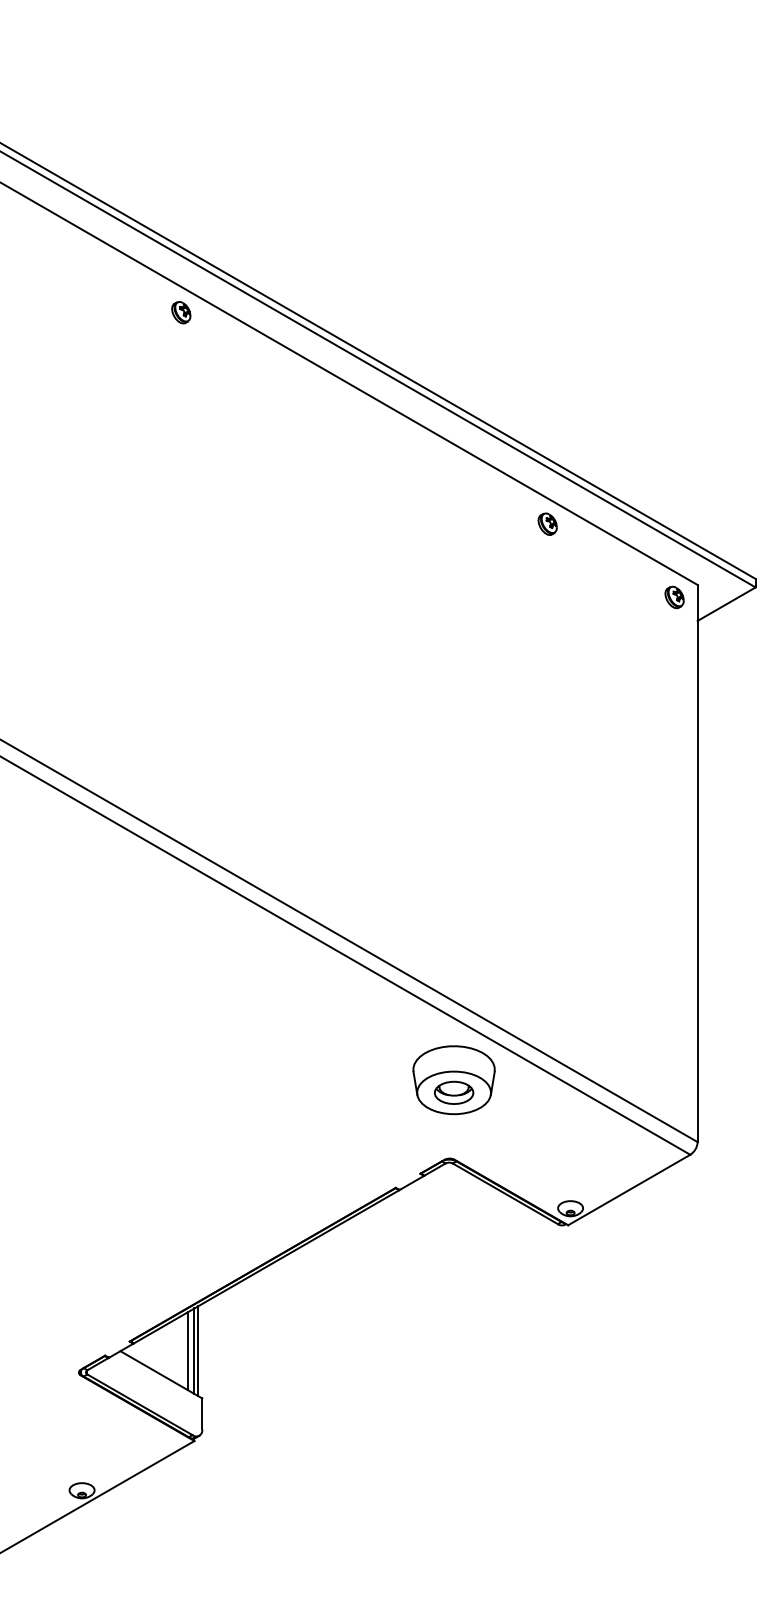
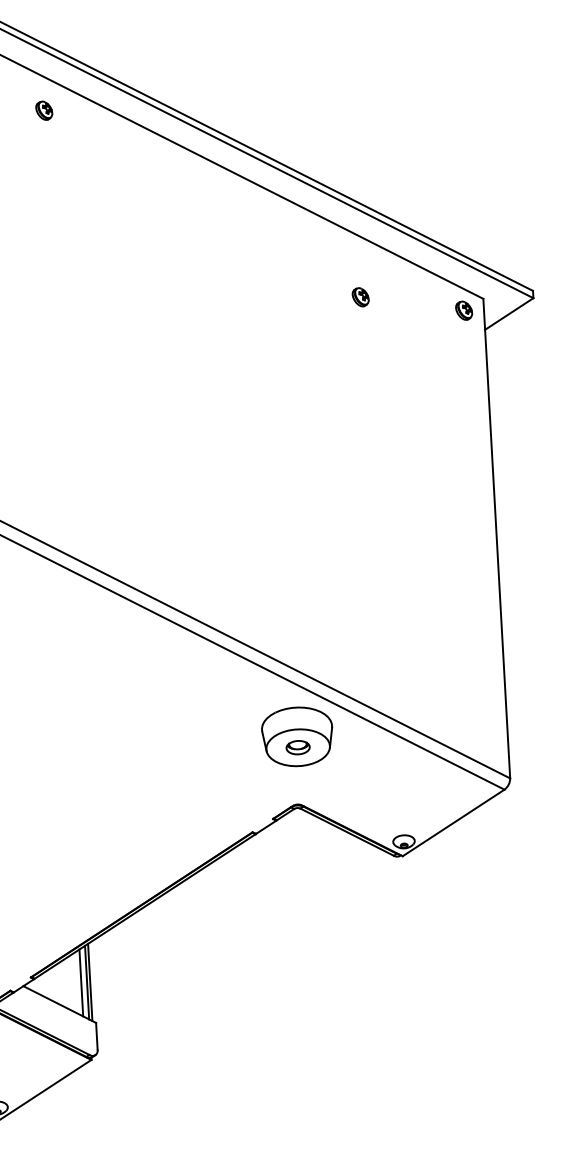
part: (181, 312) -> (44, 110), moved
part: (547, 523) -> (360, 296), moved
part: (453, 1092) -> (297, 747), size x0.7

